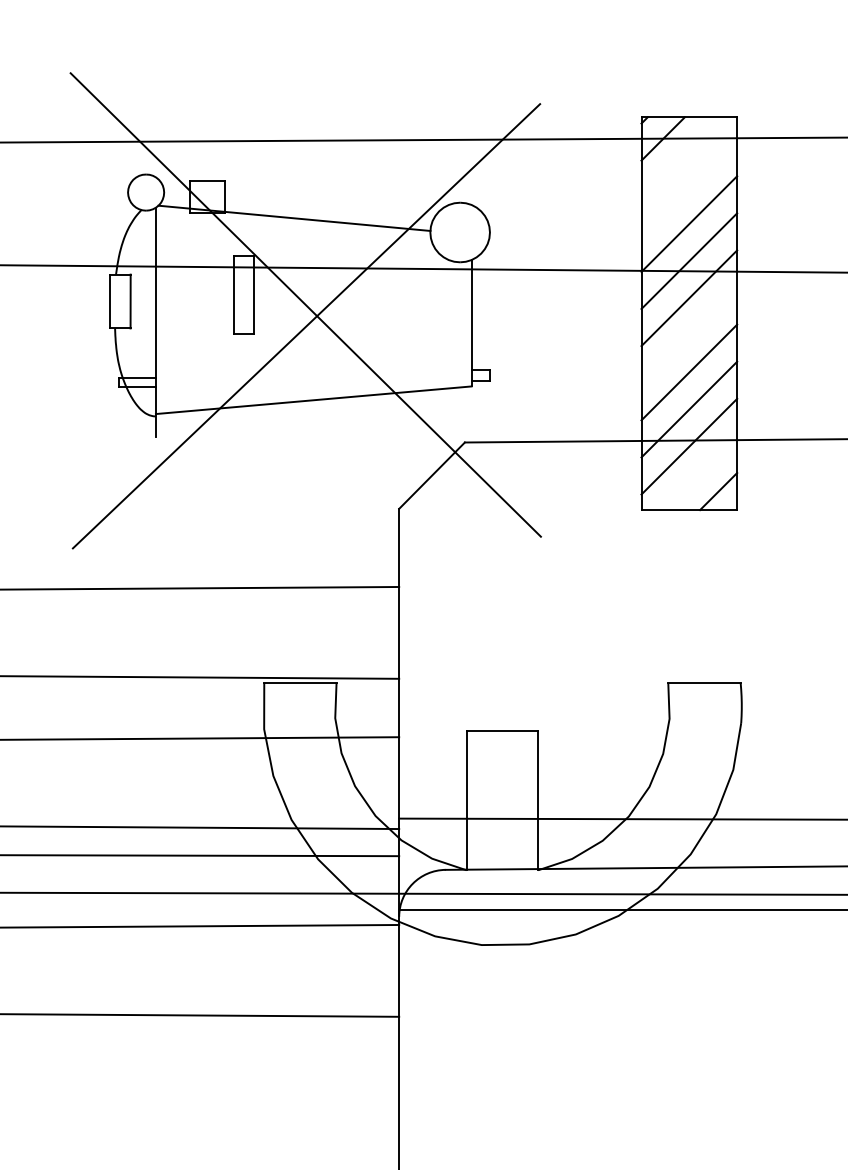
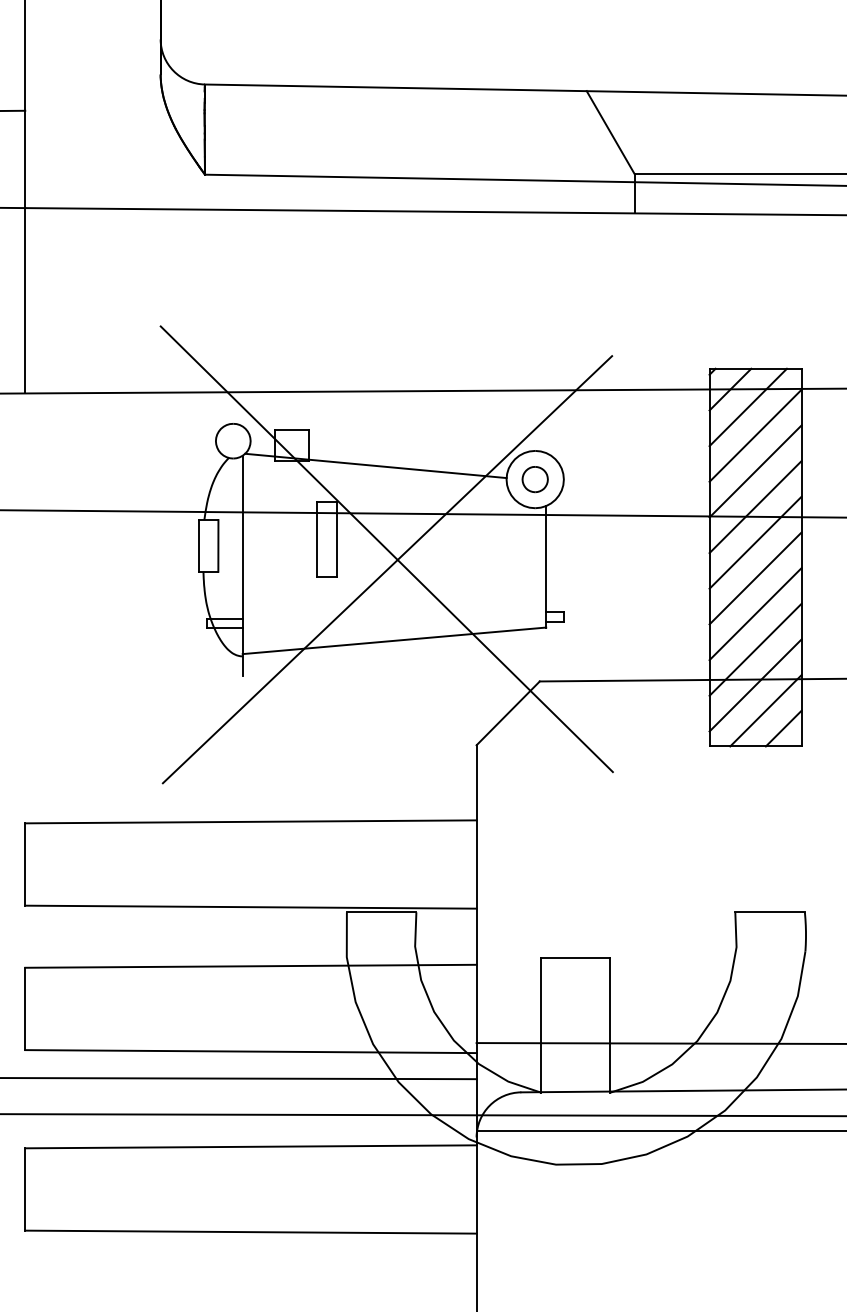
line: (680, 157) -> (747, 407), added
line: (689, 186) -> (755, 435), added
part: (459, 232) -> (534, 479), added
line: (689, 335) -> (755, 578), added
line: (699, 472) -> (765, 710), added

